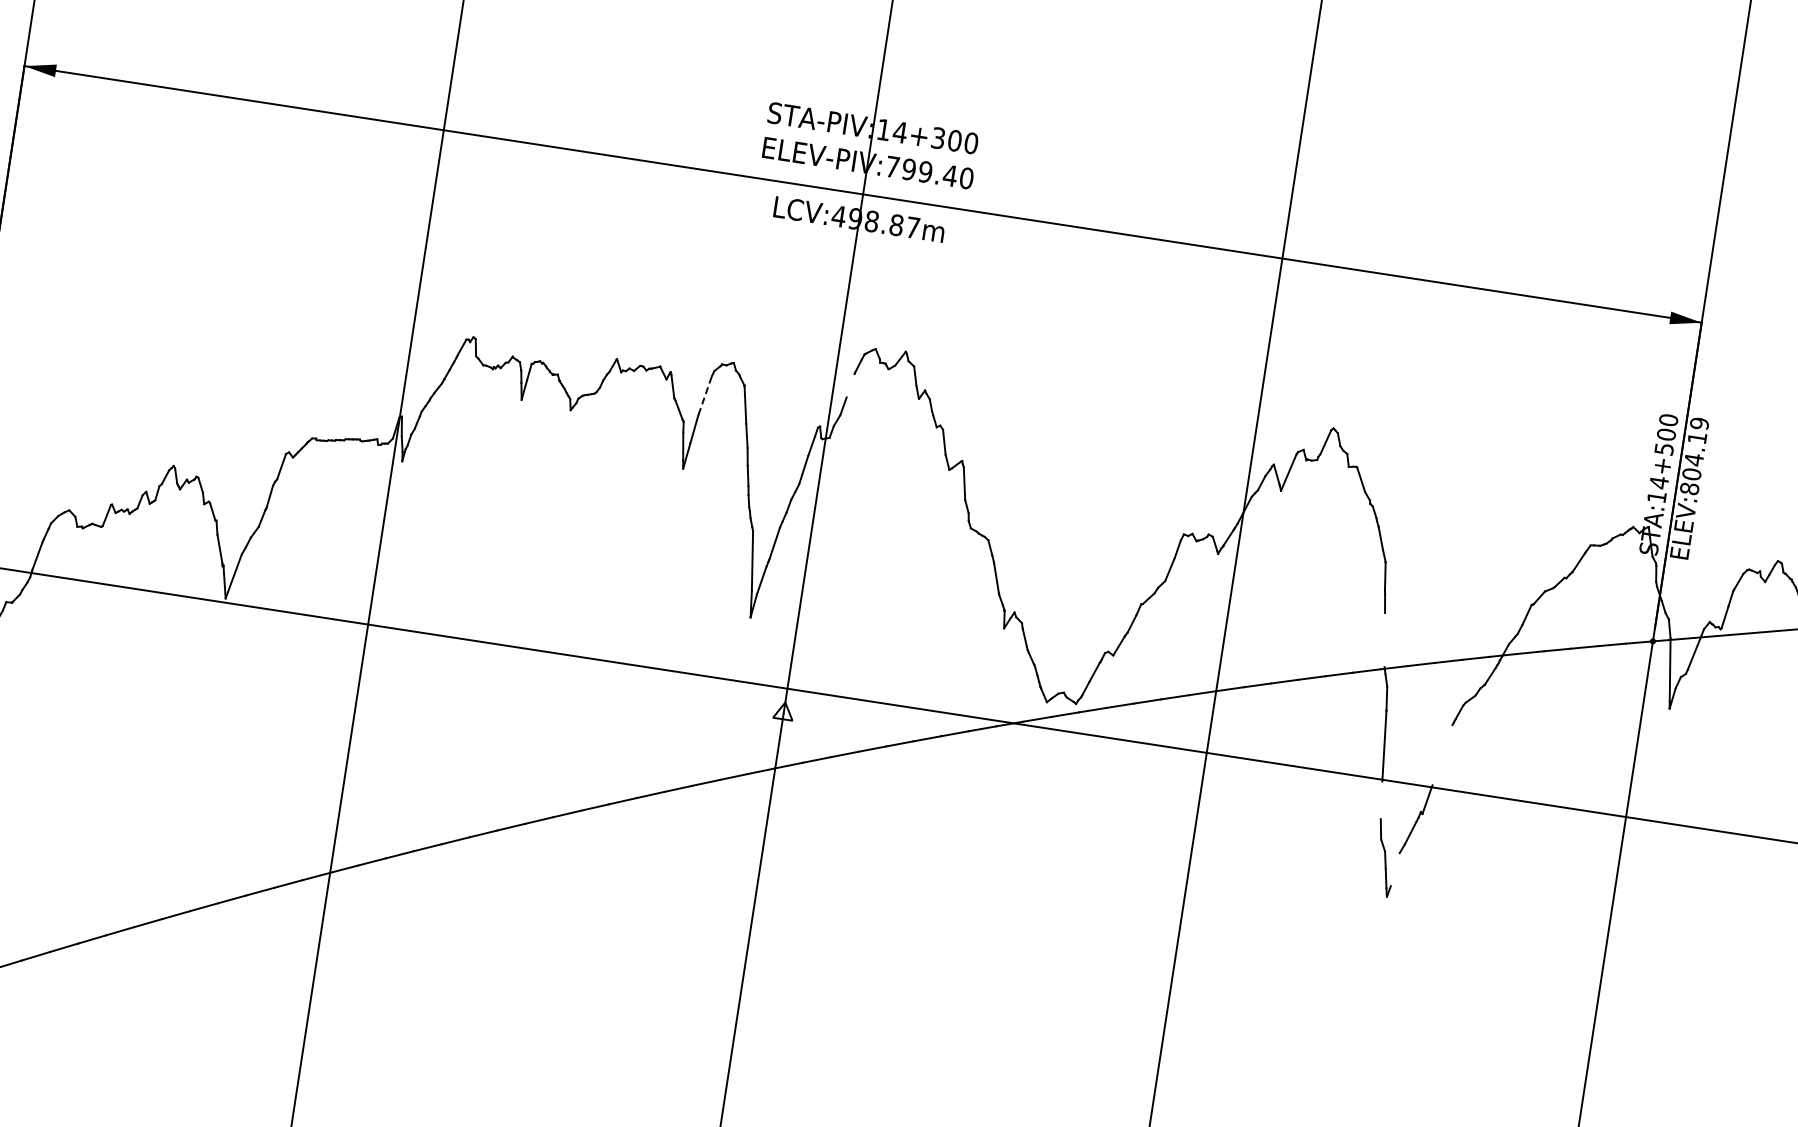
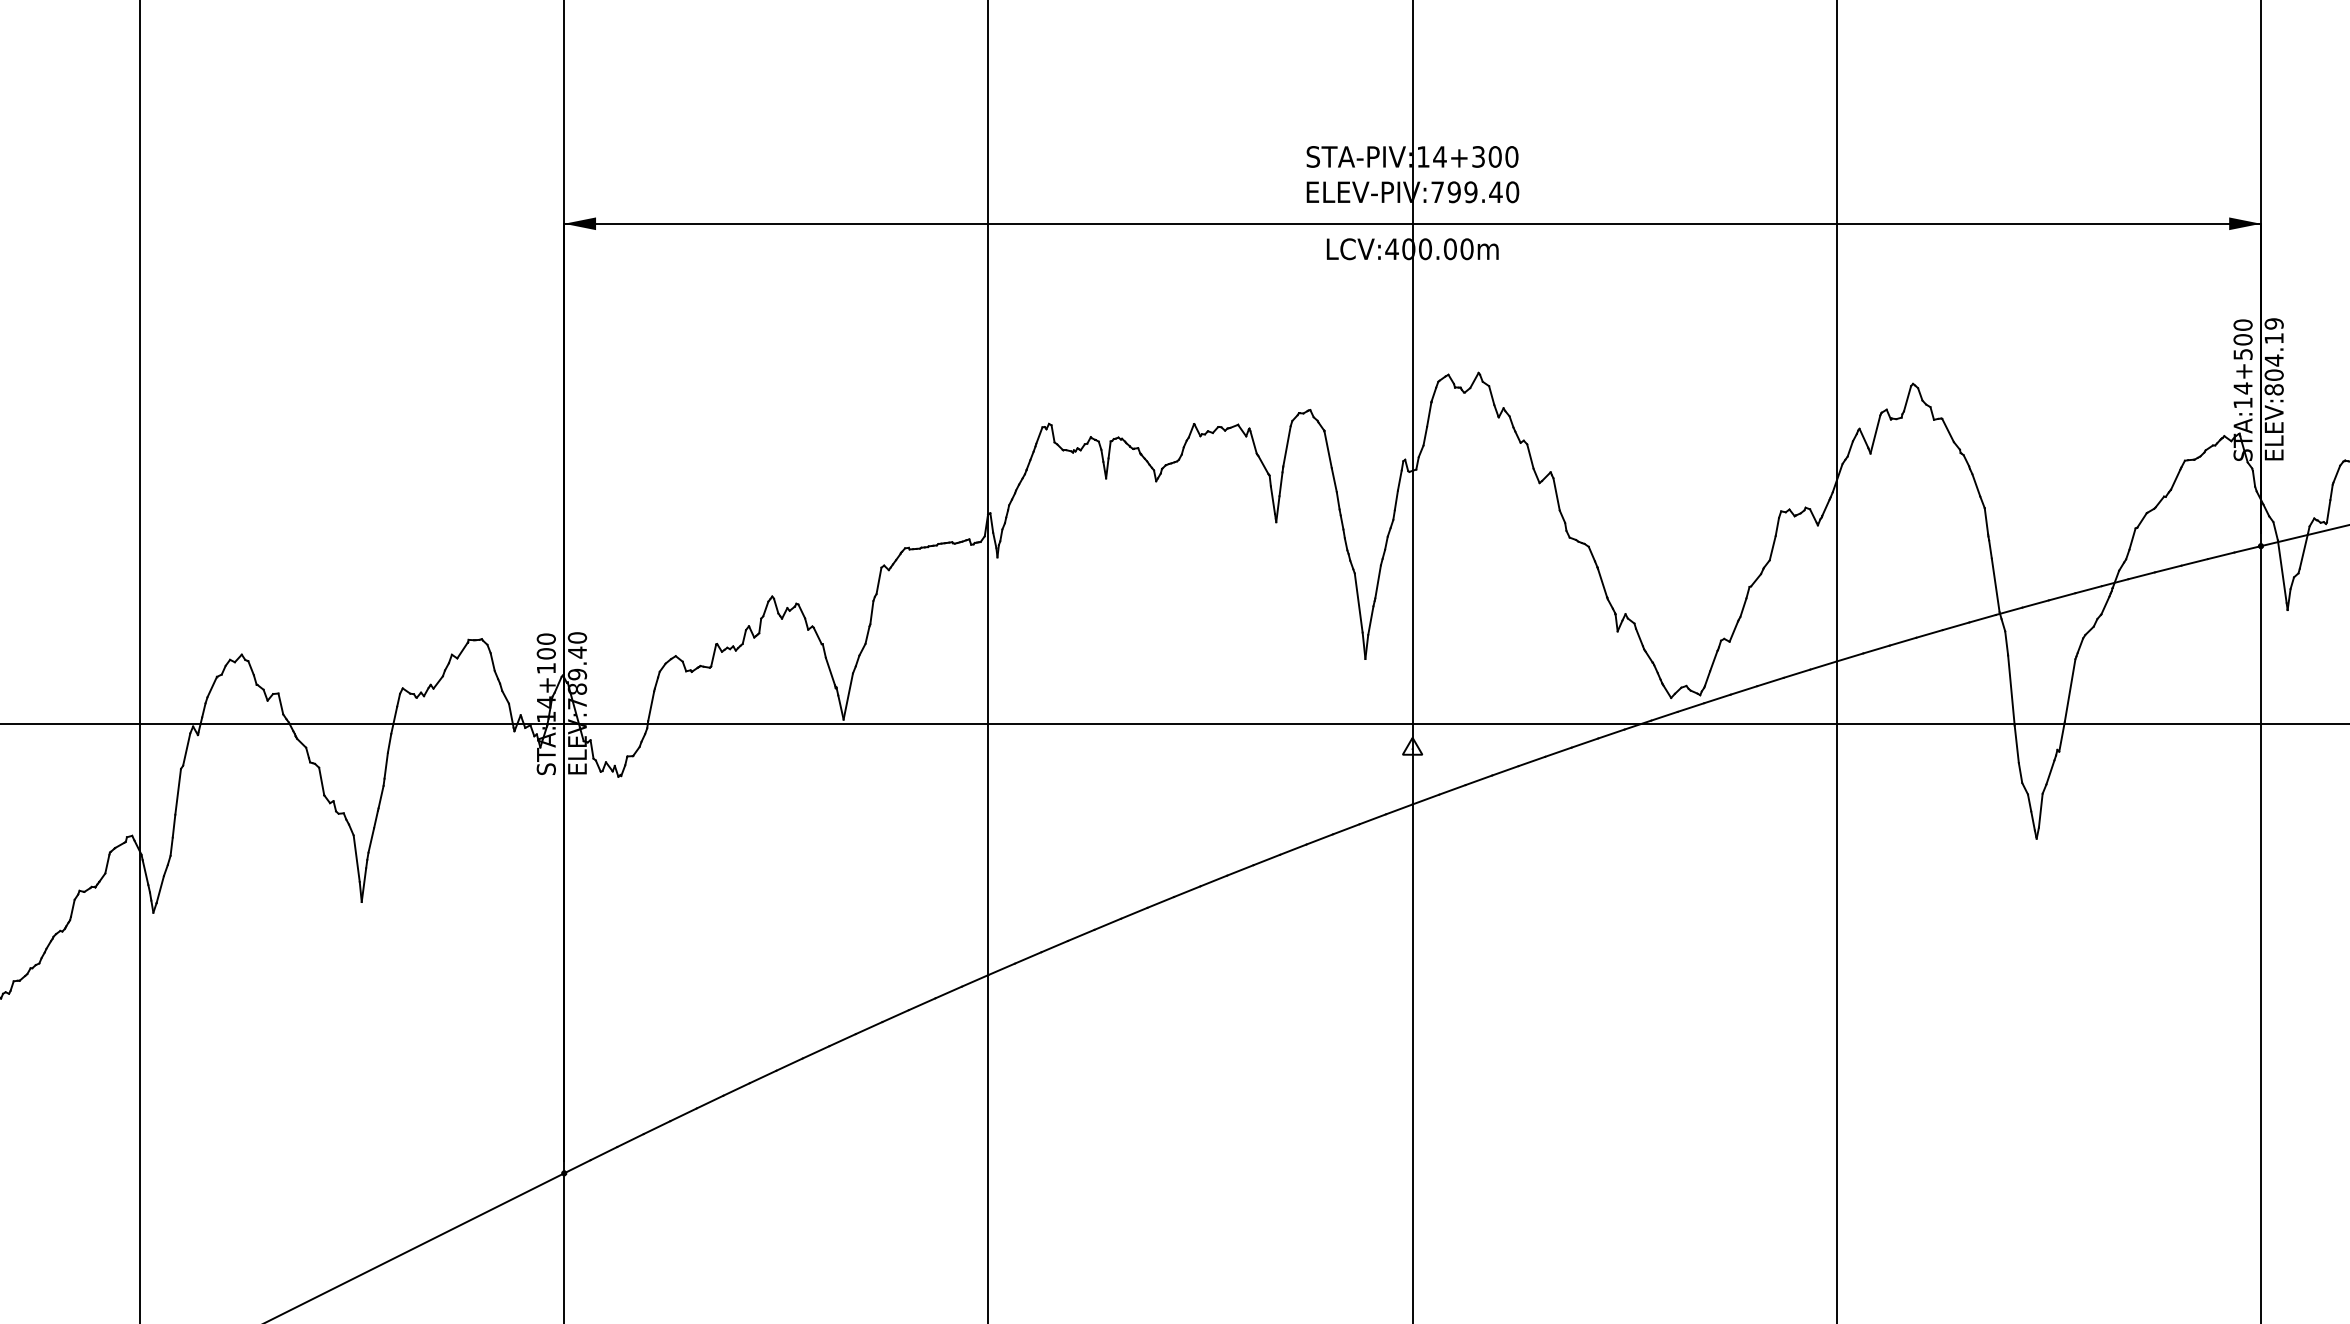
text: (883, 223) -> (1437, 249), LCV:498.87m -> LCV:400.00m
line: (850, 385) -> (1429, 414), added
line: (705, 394) -> (1287, 445), dashed -> solid
line: (1384, 640) -> (1995, 585), added
line: (1441, 755) -> (2069, 690), added
line: (1381, 800) -> (2016, 744), added
line: (1395, 869) -> (2040, 810), added

